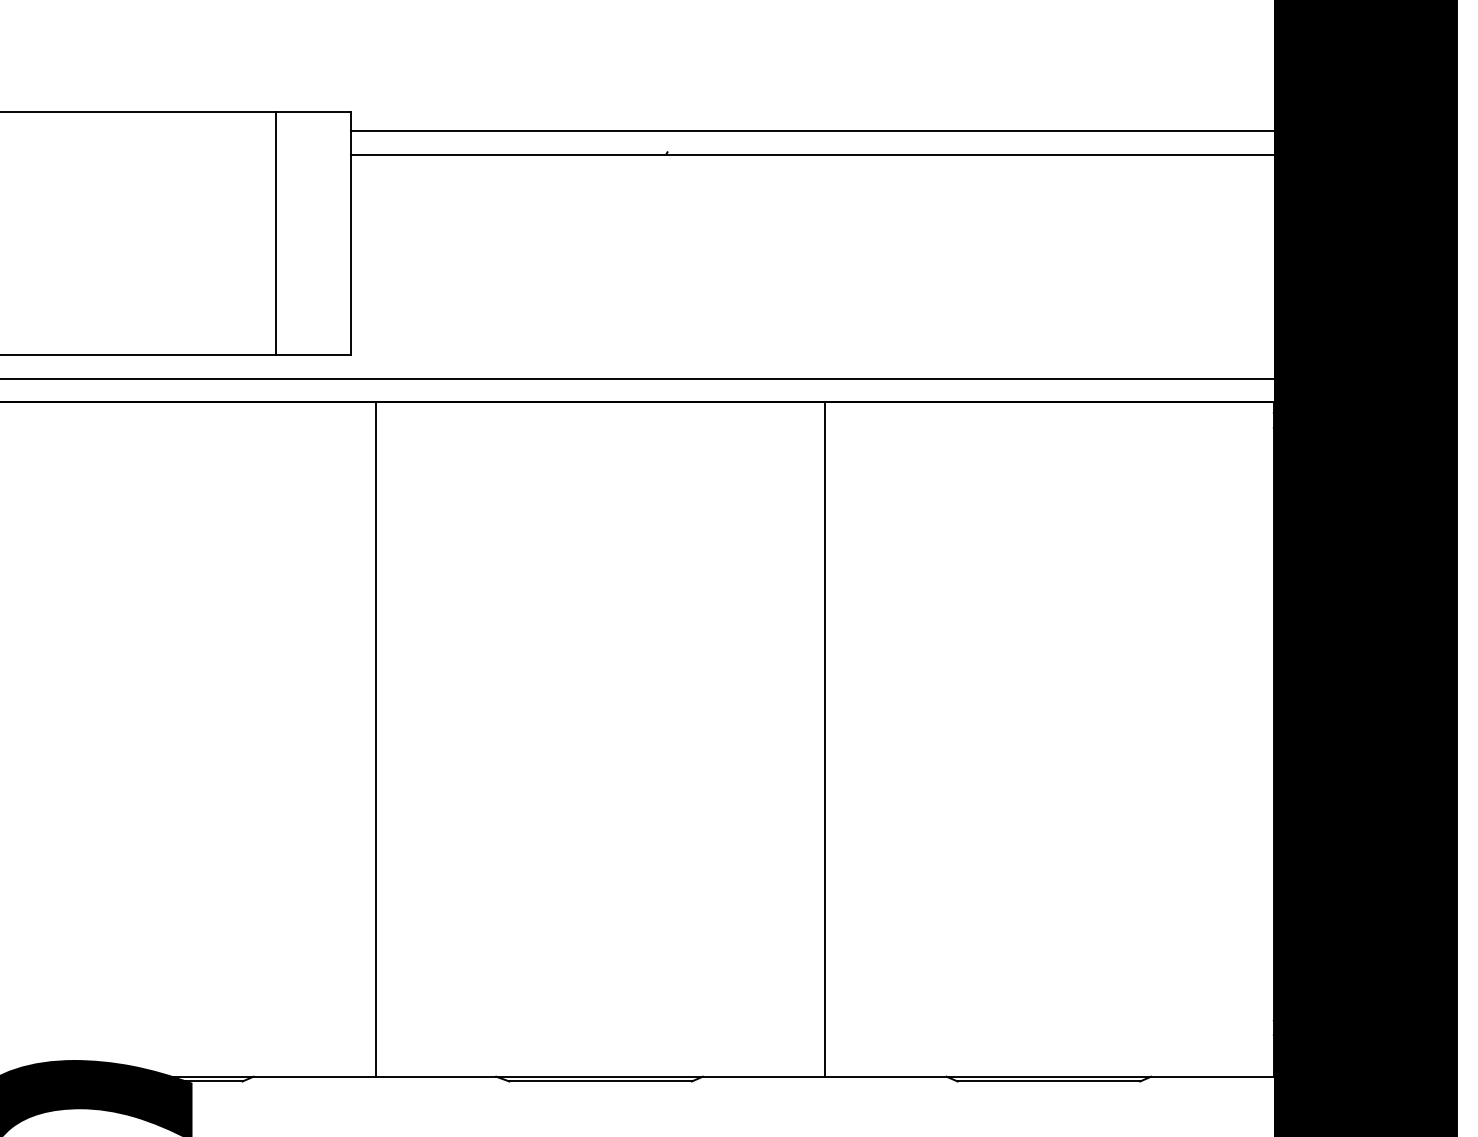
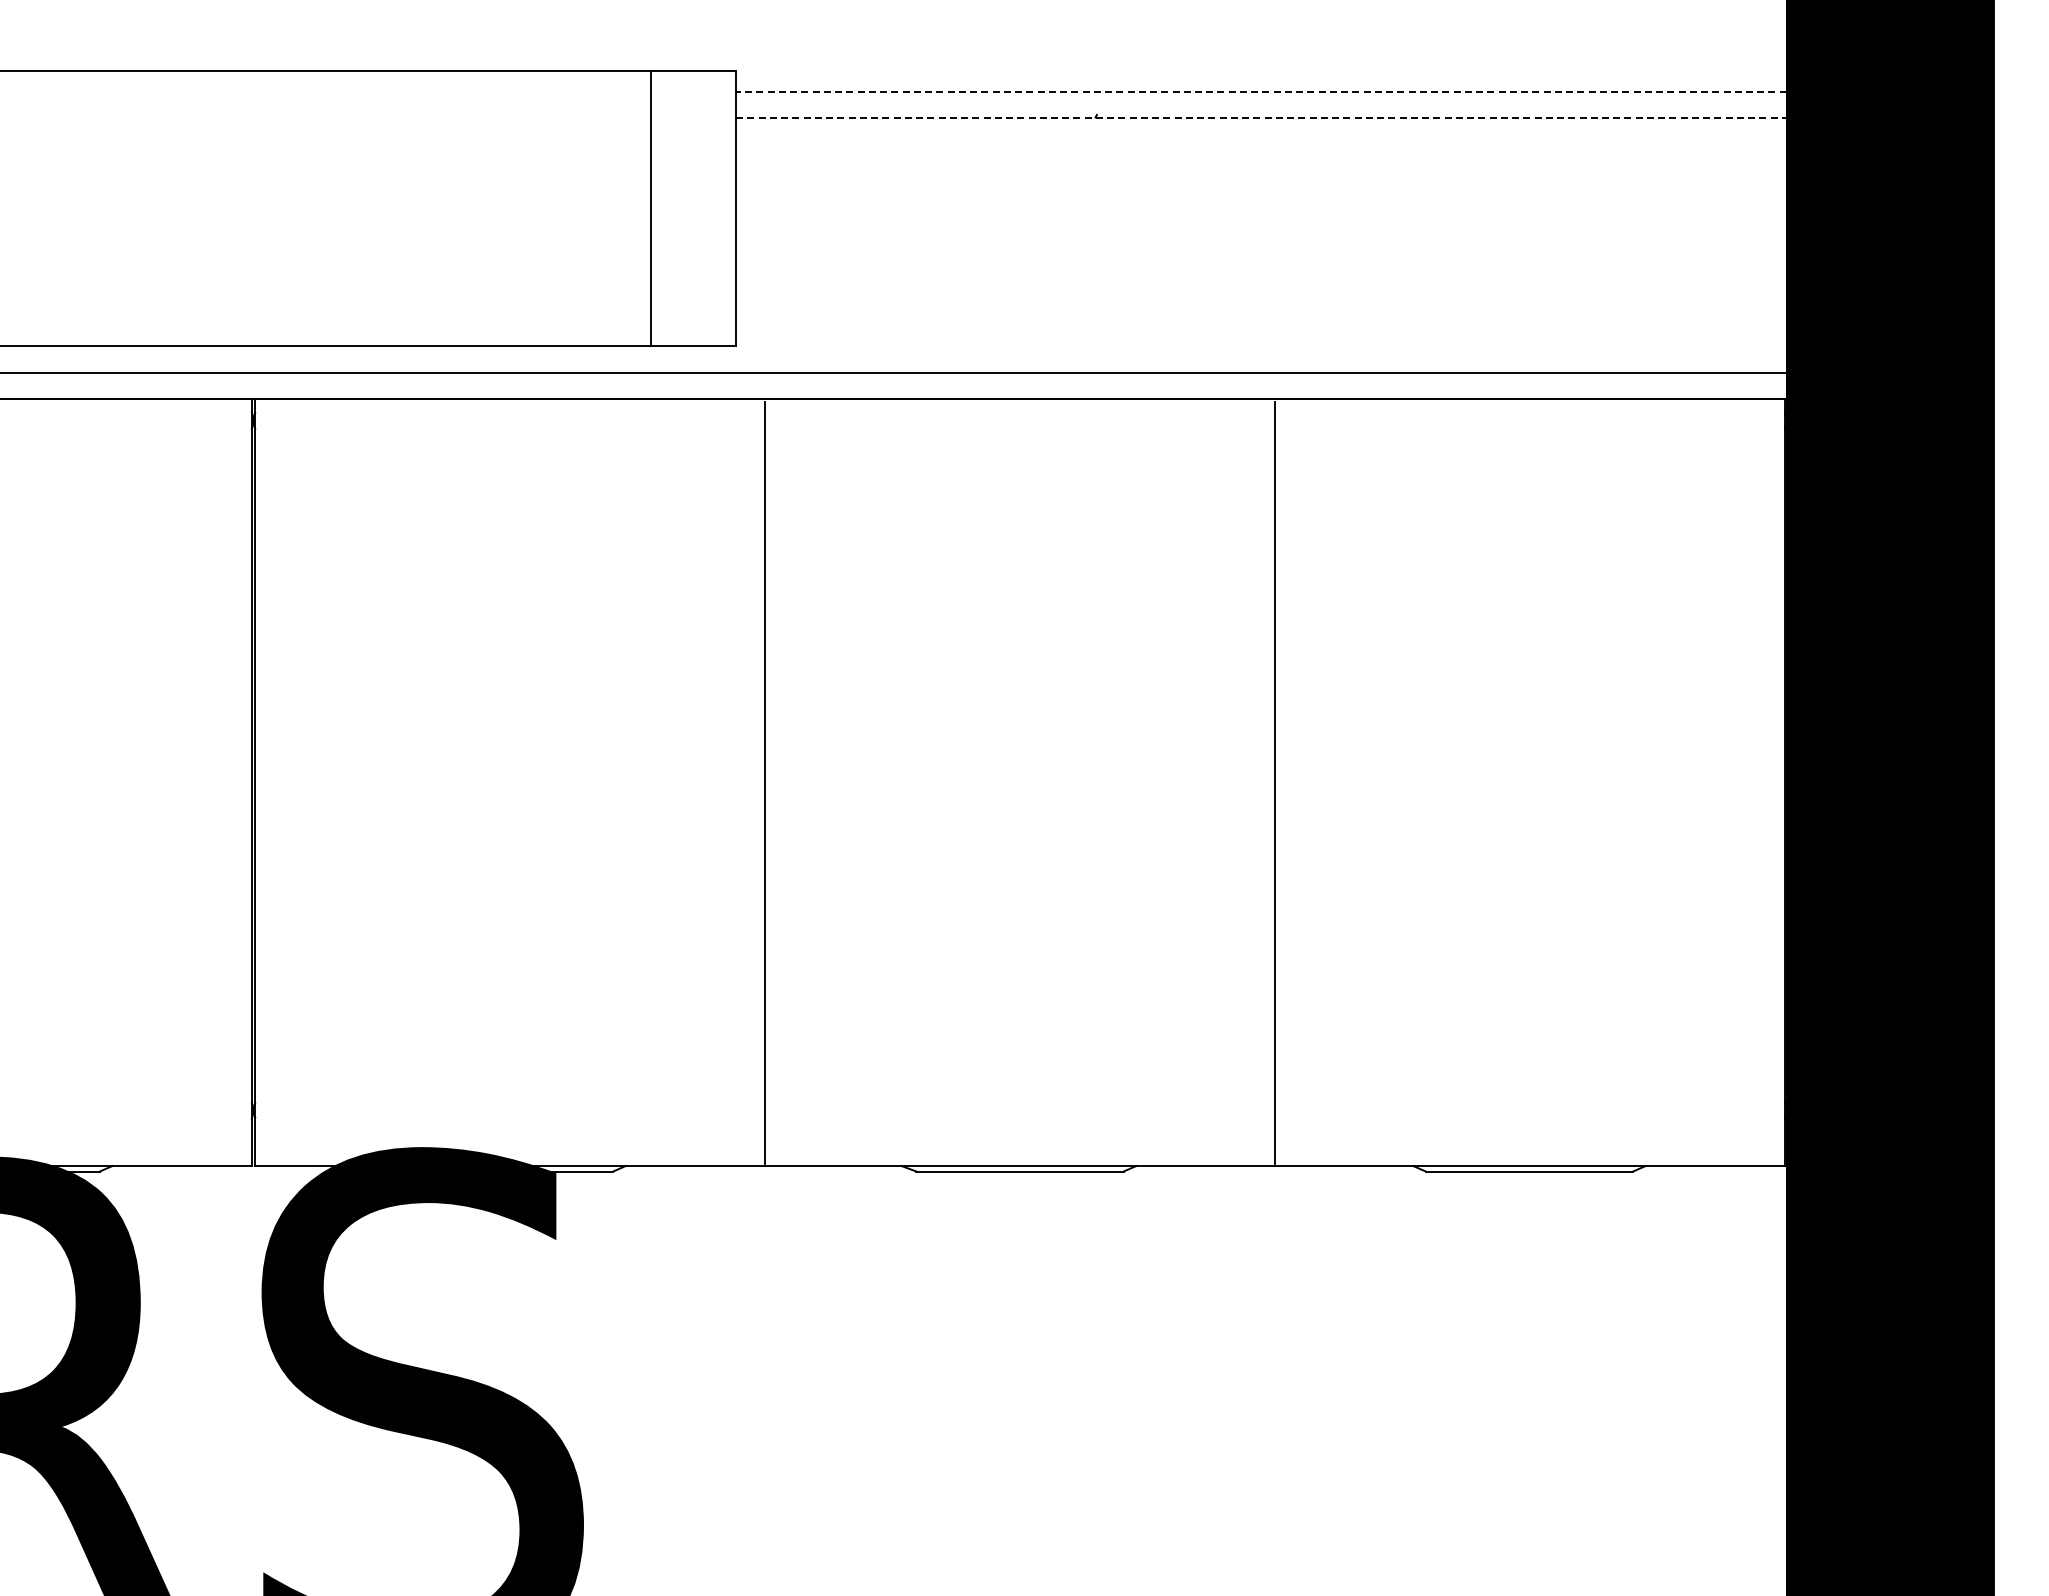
line: (812, 130) -> (1260, 91), solid -> dashed
line: (824, 154) -> (1274, 118), solid -> dashed

